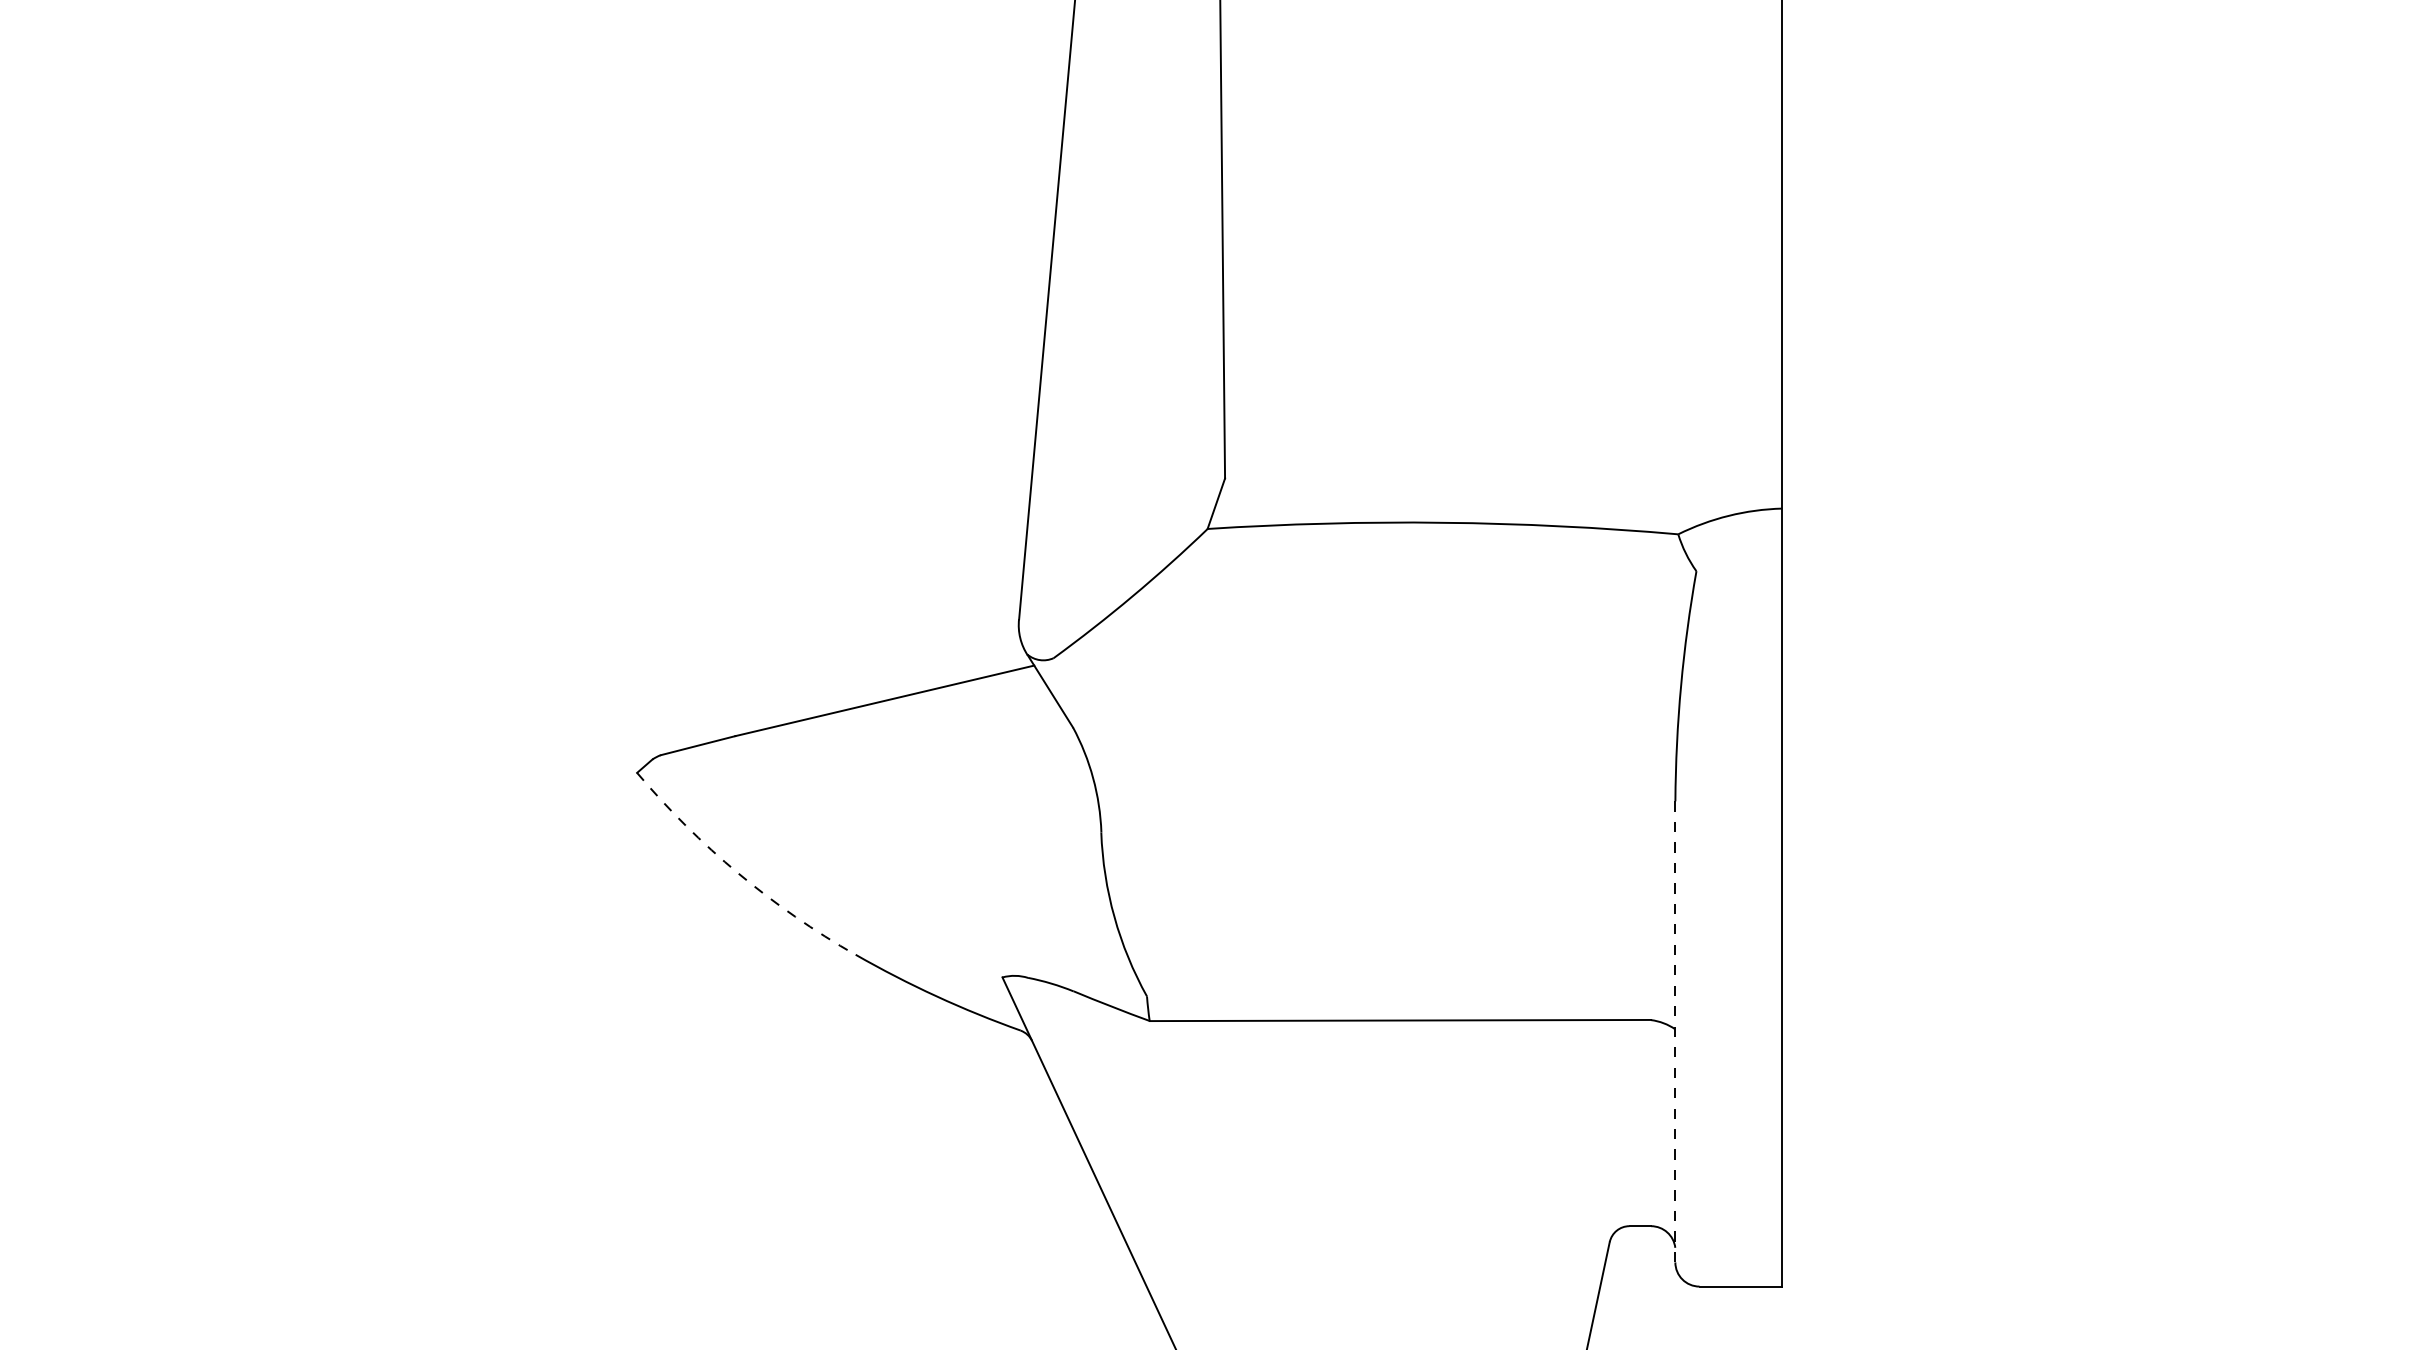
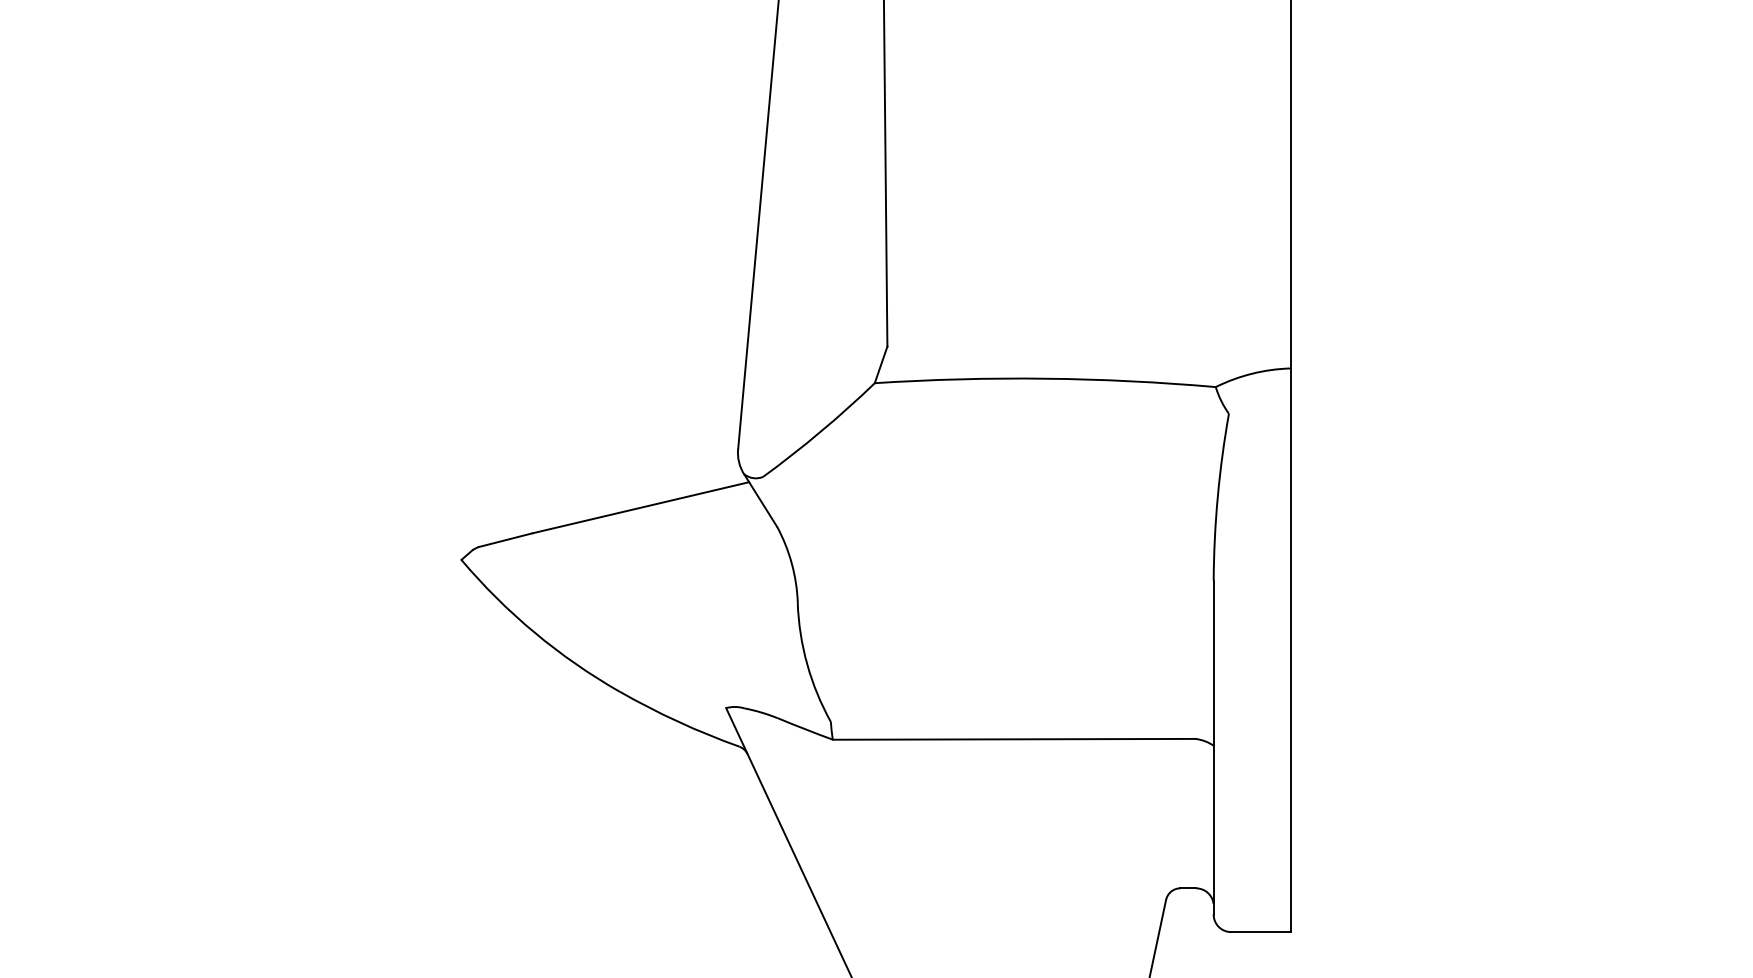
arc: (738, 873) -> (534, 632), dashed -> solid
line: (1675, 1031) -> (1213, 747), dashed -> solid

